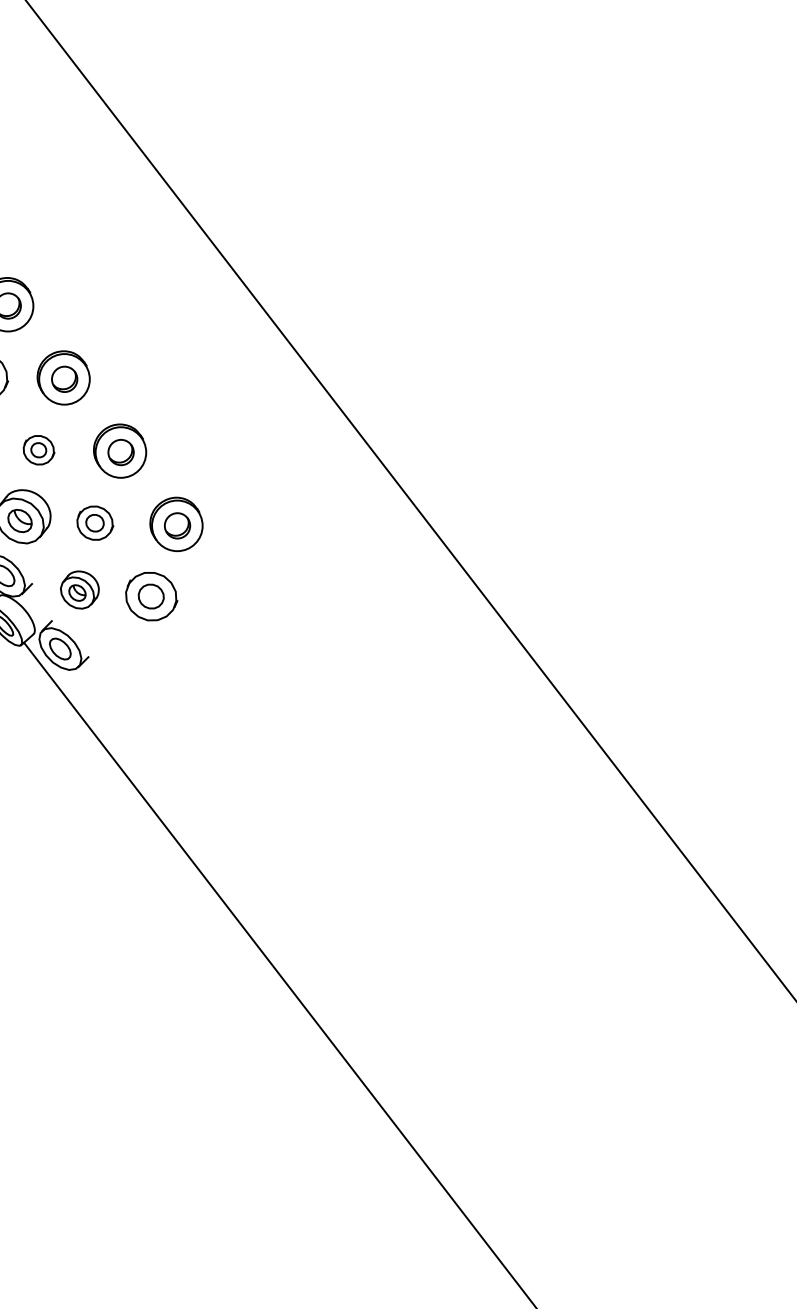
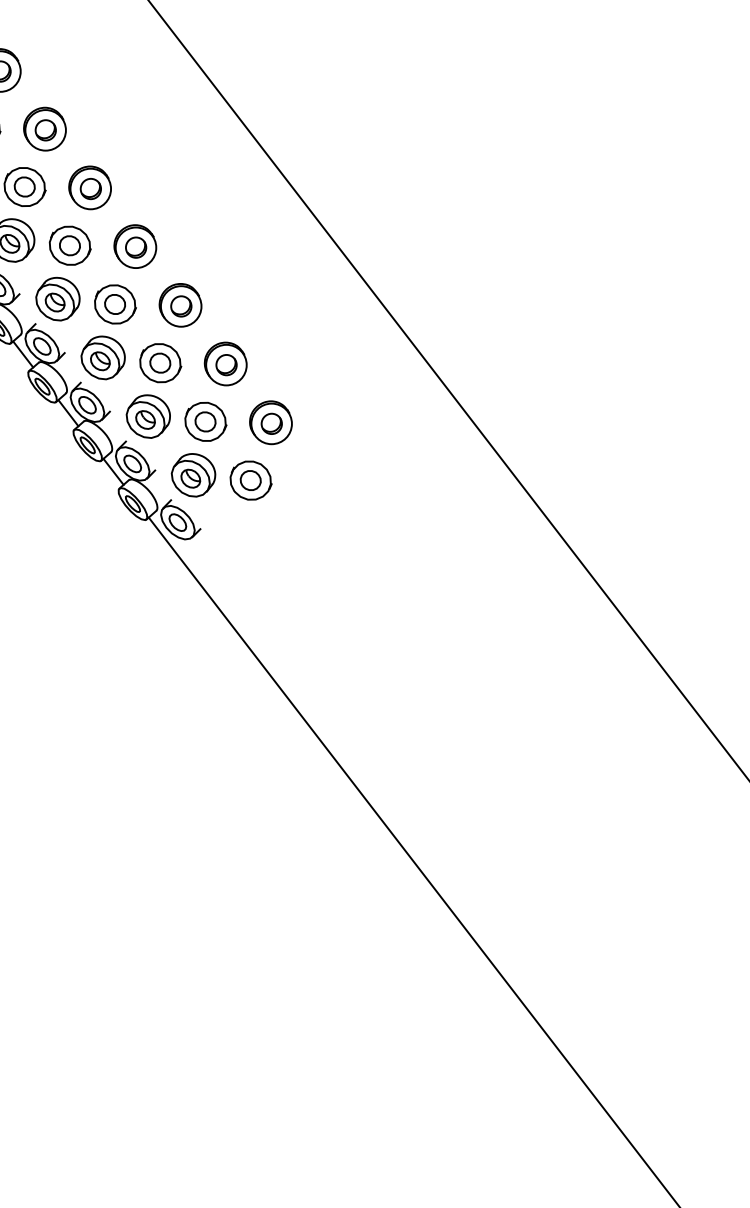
part: (38, 450) -> (160, 363), size x1.67
part: (94, 522) -> (205, 421), size x1.43
part: (79, 590) -> (193, 475), size x1.43

